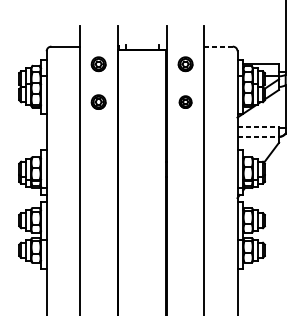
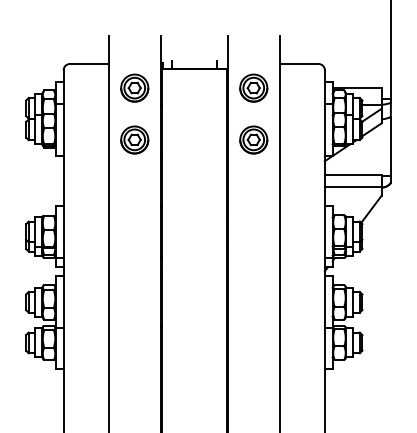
line: (218, 46) -> (298, 63), dashed -> solid
part: (98, 63) -> (134, 87), size x1.43
part: (185, 63) -> (253, 87), size x1.43
part: (98, 101) -> (134, 139), size x1.43
part: (185, 101) -> (253, 139), size x1.67
line: (258, 127) -> (353, 174), dashed -> solid
line: (258, 136) -> (353, 187), dashed -> solid

